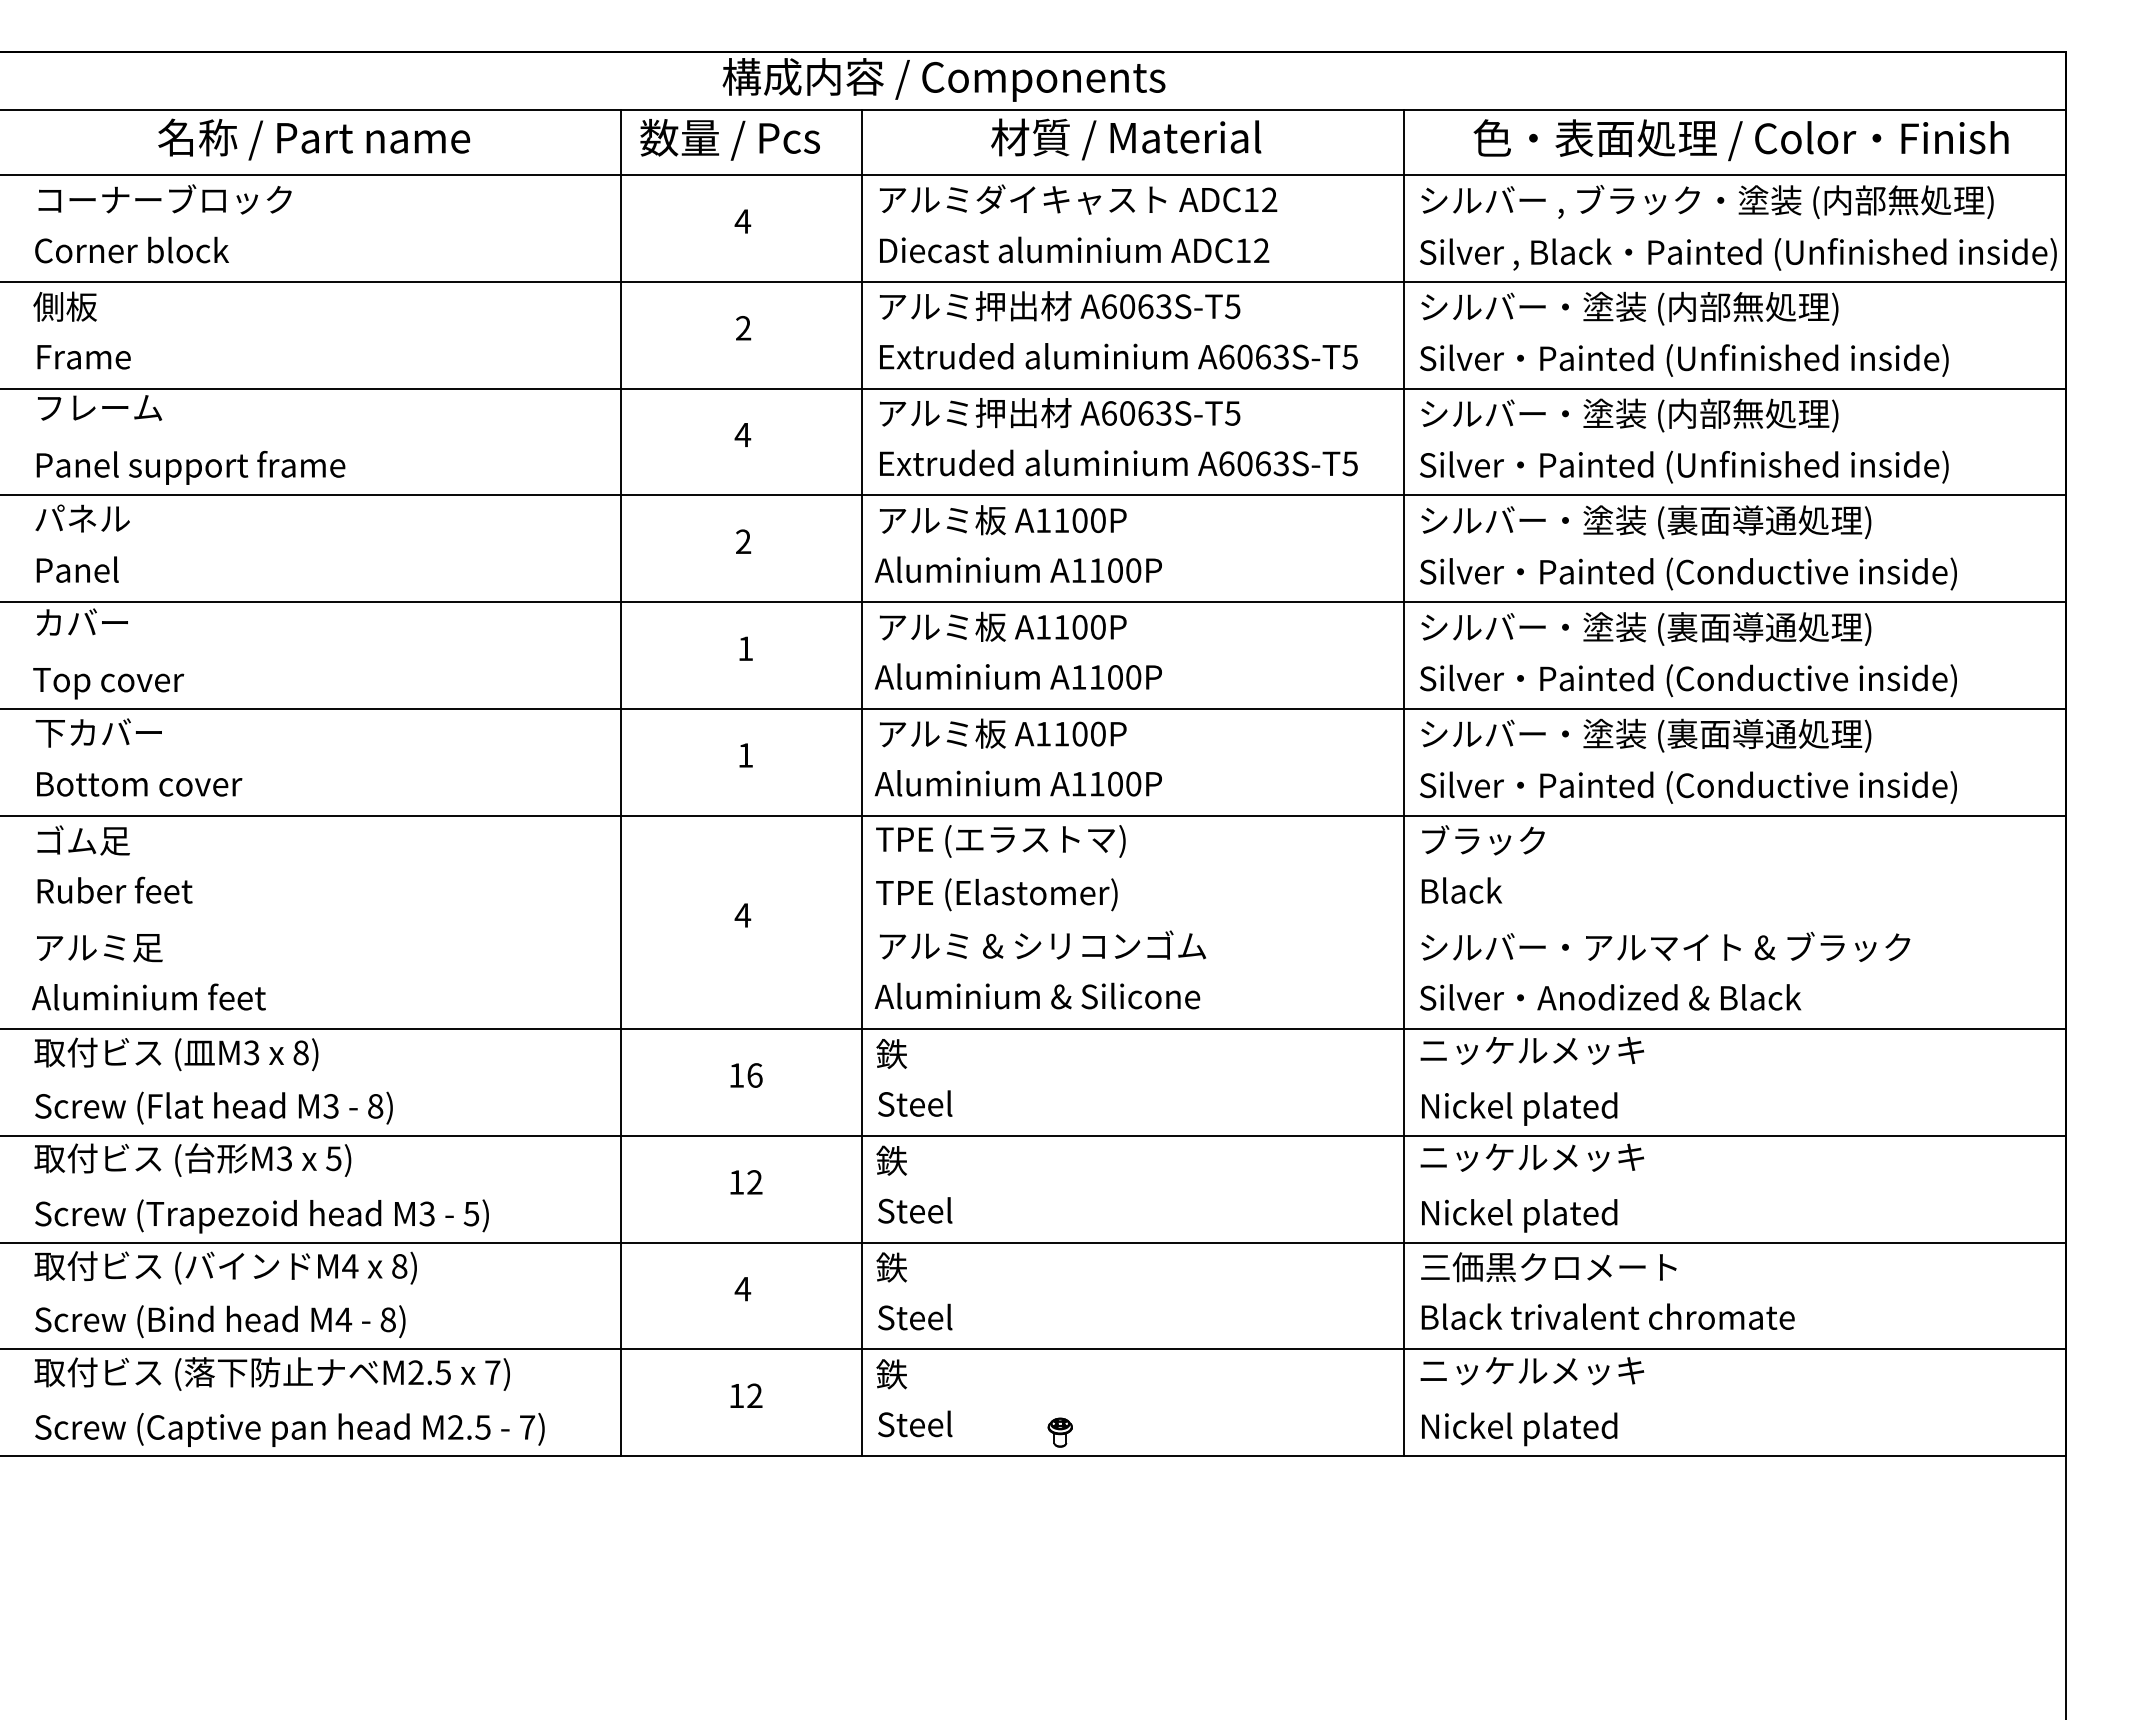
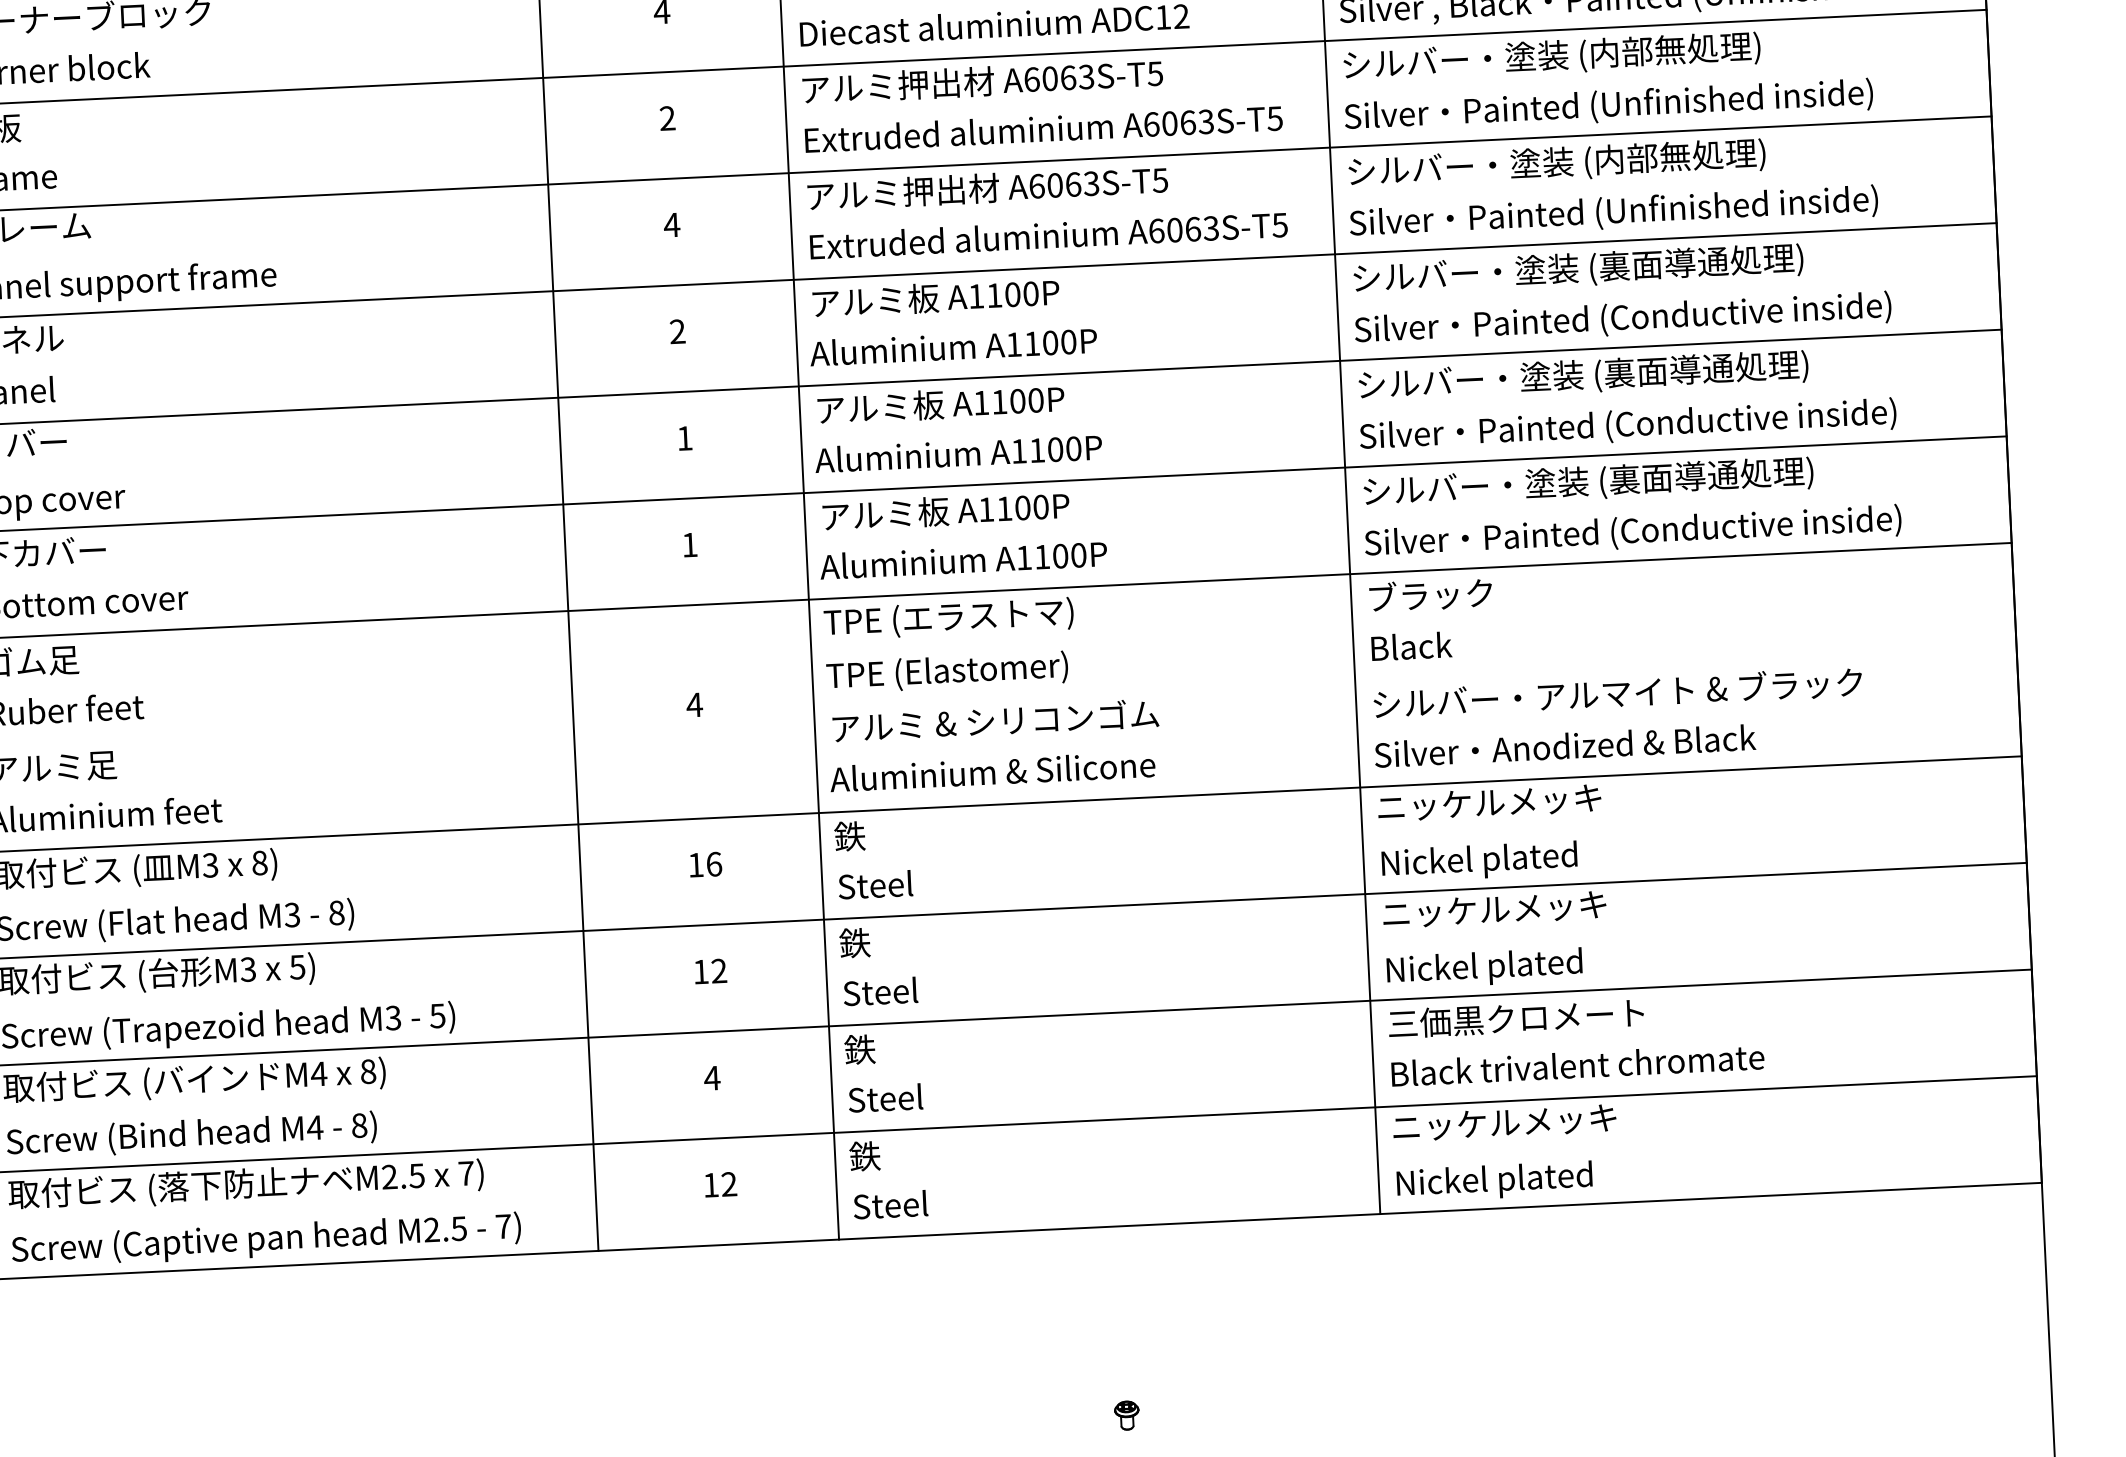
part: (1059, 1432) -> (1126, 1415), moved

